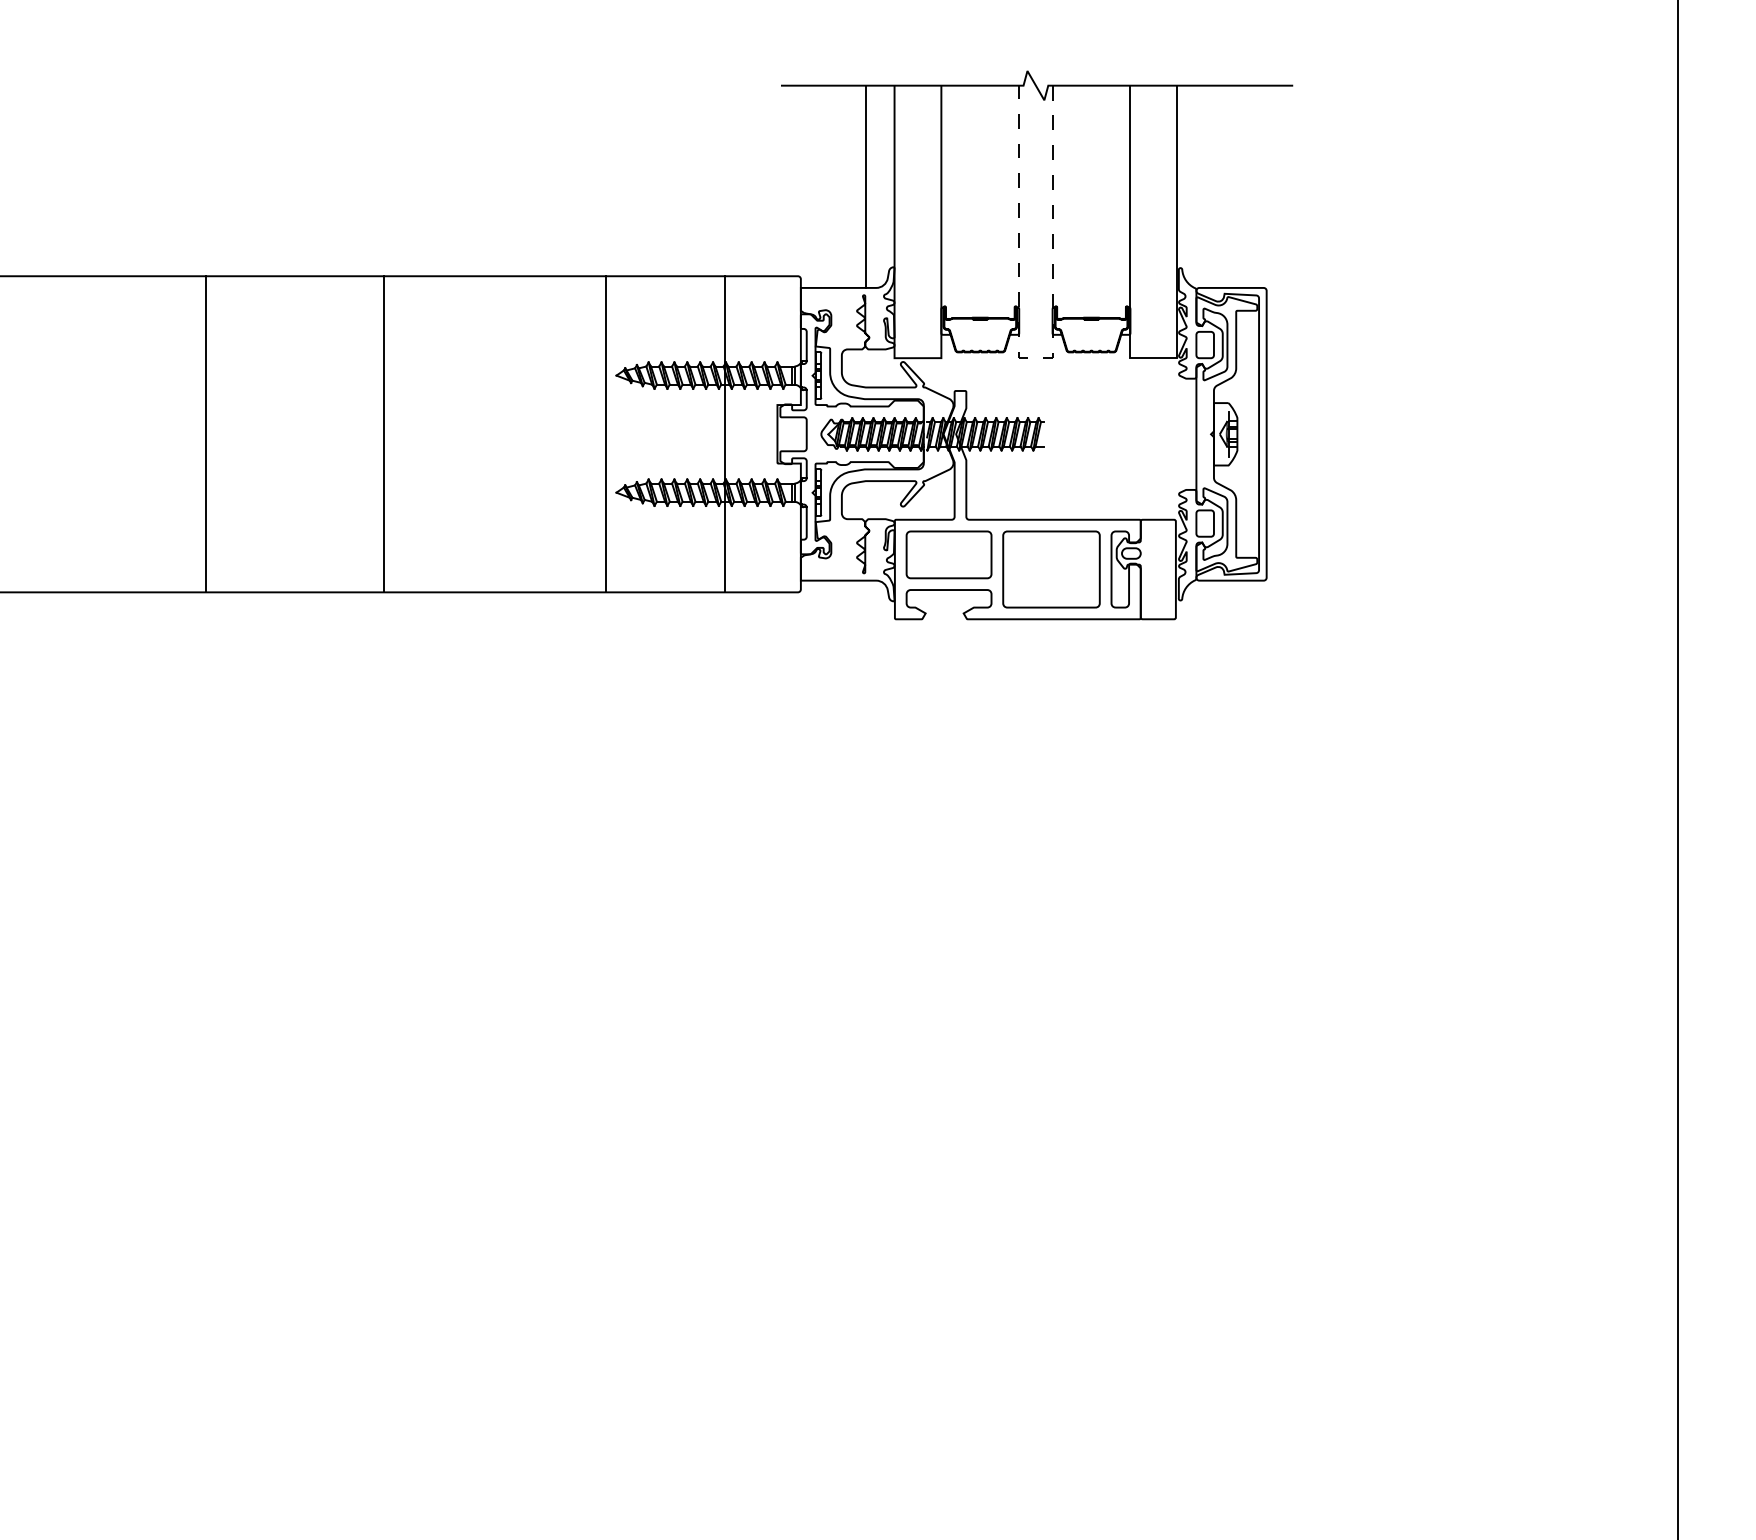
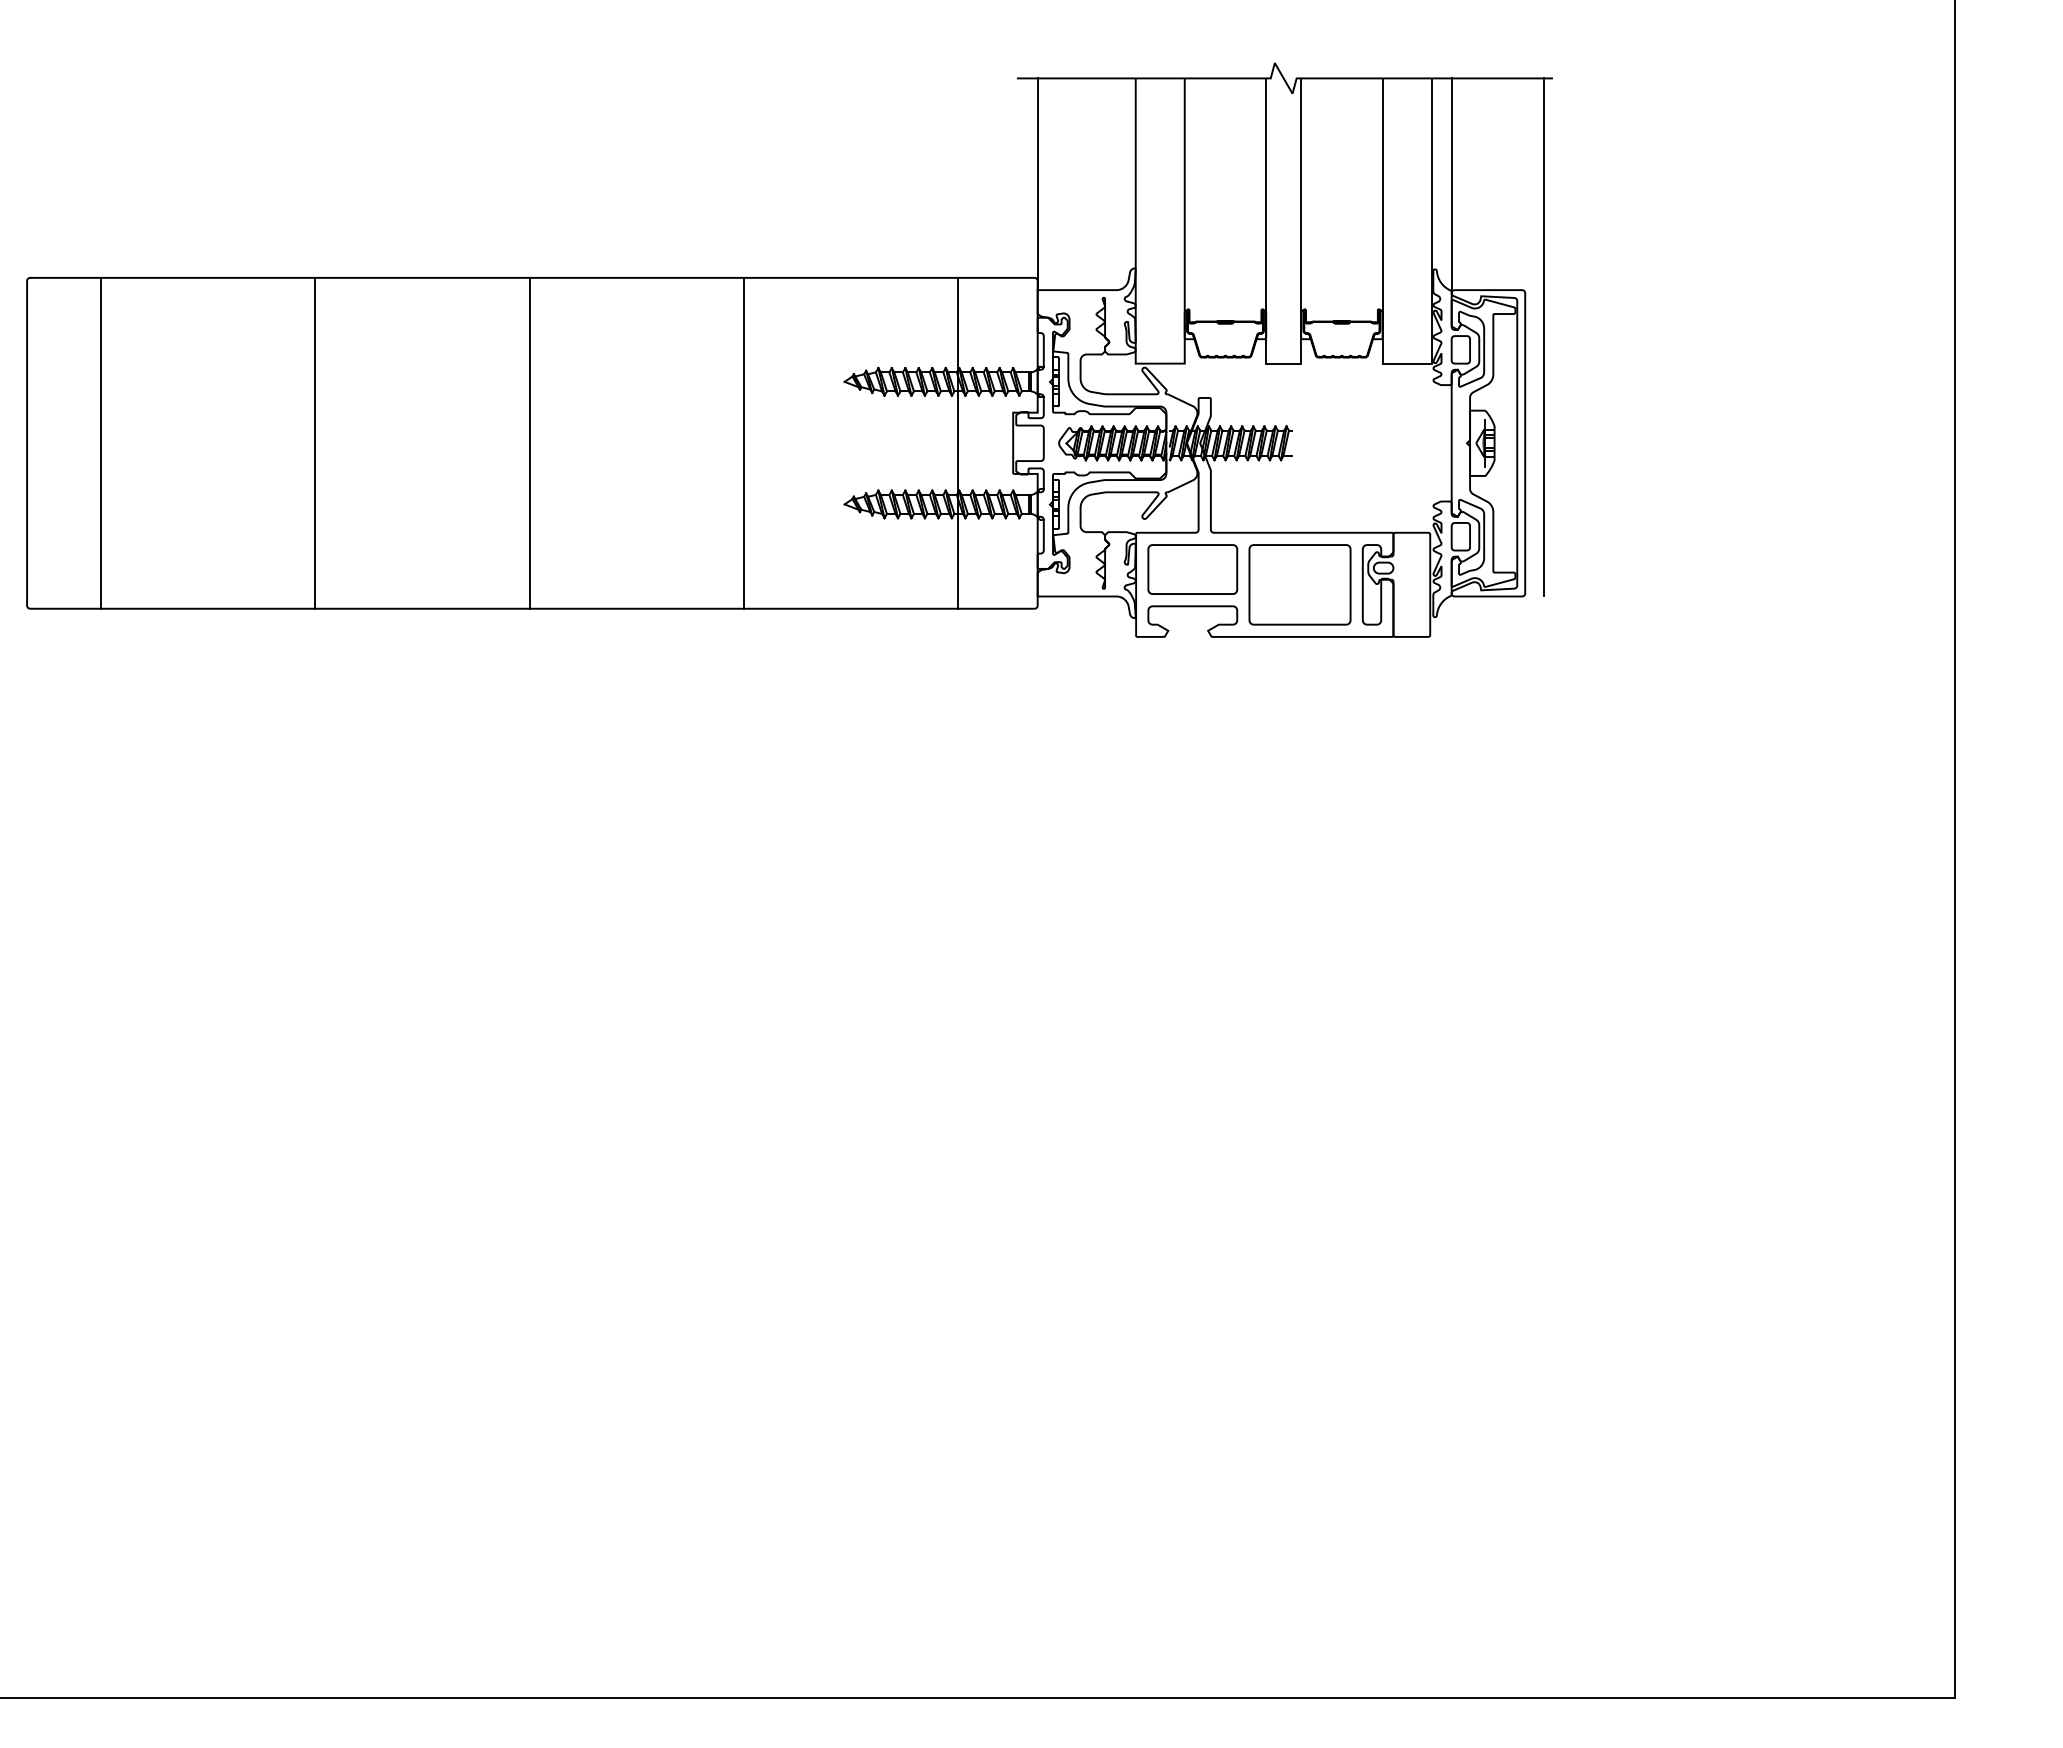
line: (865, 186) -> (1037, 183), moved
line: (1196, 187) -> (1451, 185), added
line: (1284, 333) -> (1543, 337), added
line: (1035, 358) -> (1283, 363), dashed -> solid
line: (206, 433) -> (315, 442), moved
line: (384, 433) -> (529, 442), moved
line: (605, 433) -> (743, 442), moved

